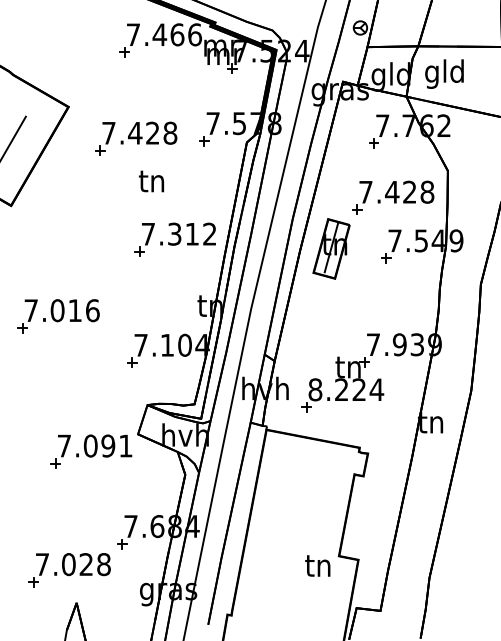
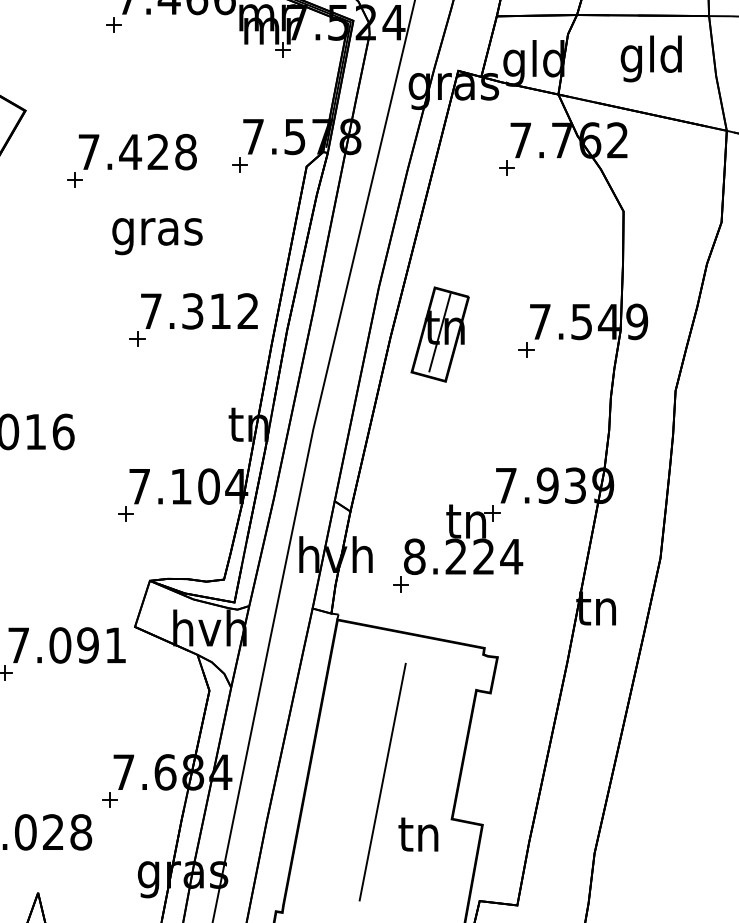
text: (444, 73) -> (651, 57), moved
text: (151, 184) -> (156, 232), tn -> gras
part: (393, 197) -> (537, 253), removed
line: (294, 532) -> (381, 781), added

